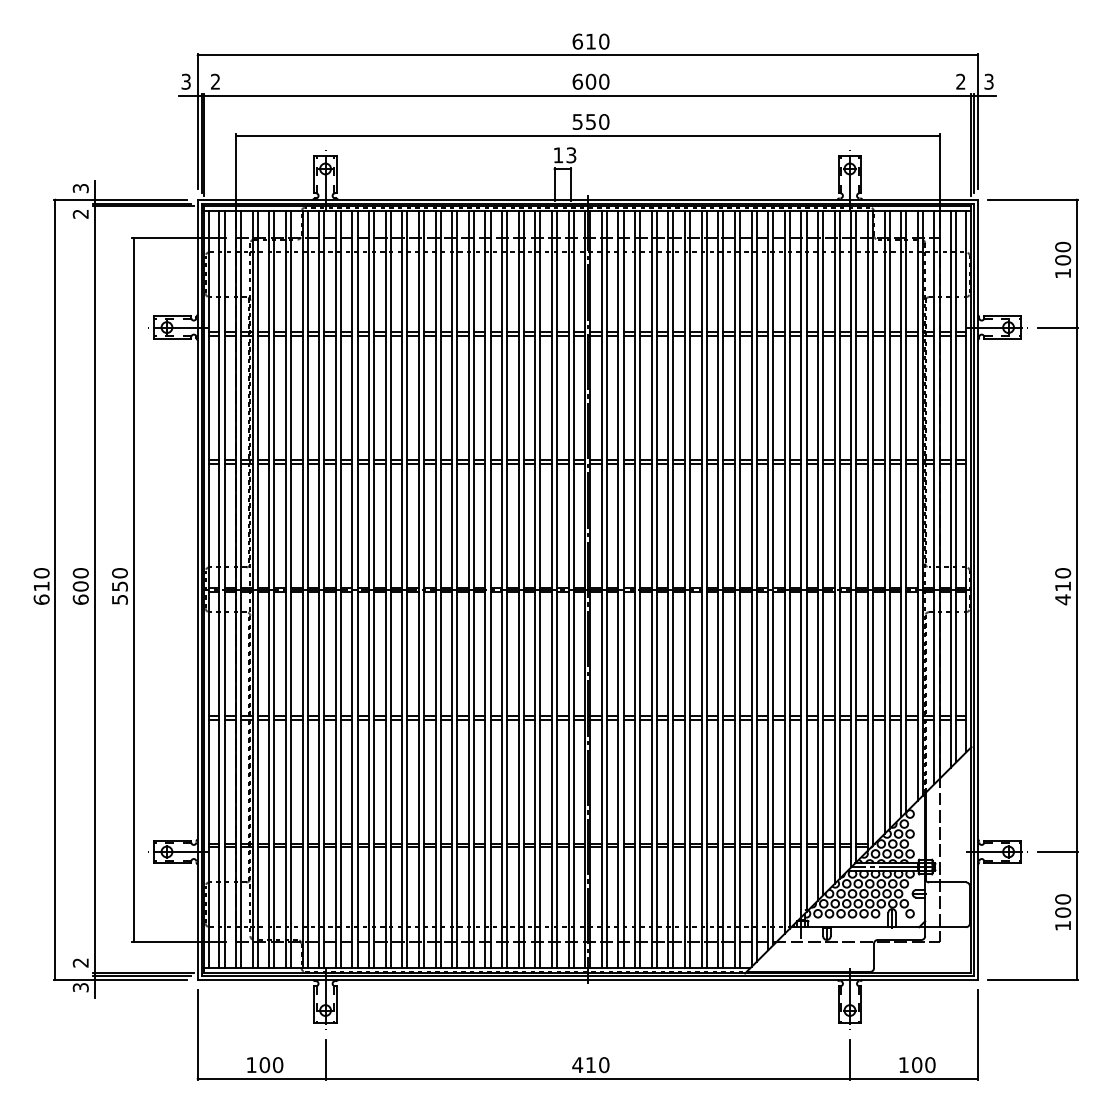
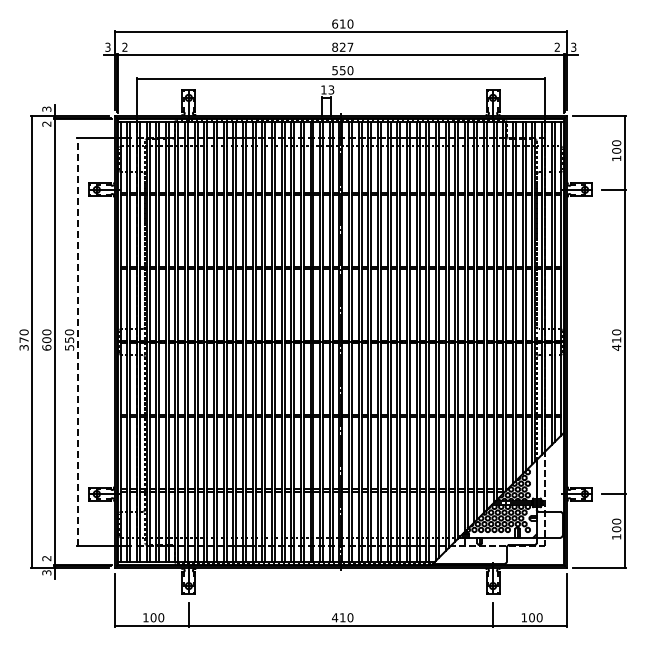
text: (590, 80) -> (342, 46), 600 -> 827
line: (133, 588) -> (77, 341), solid -> dashed
text: (40, 592) -> (23, 343), 610 -> 370

